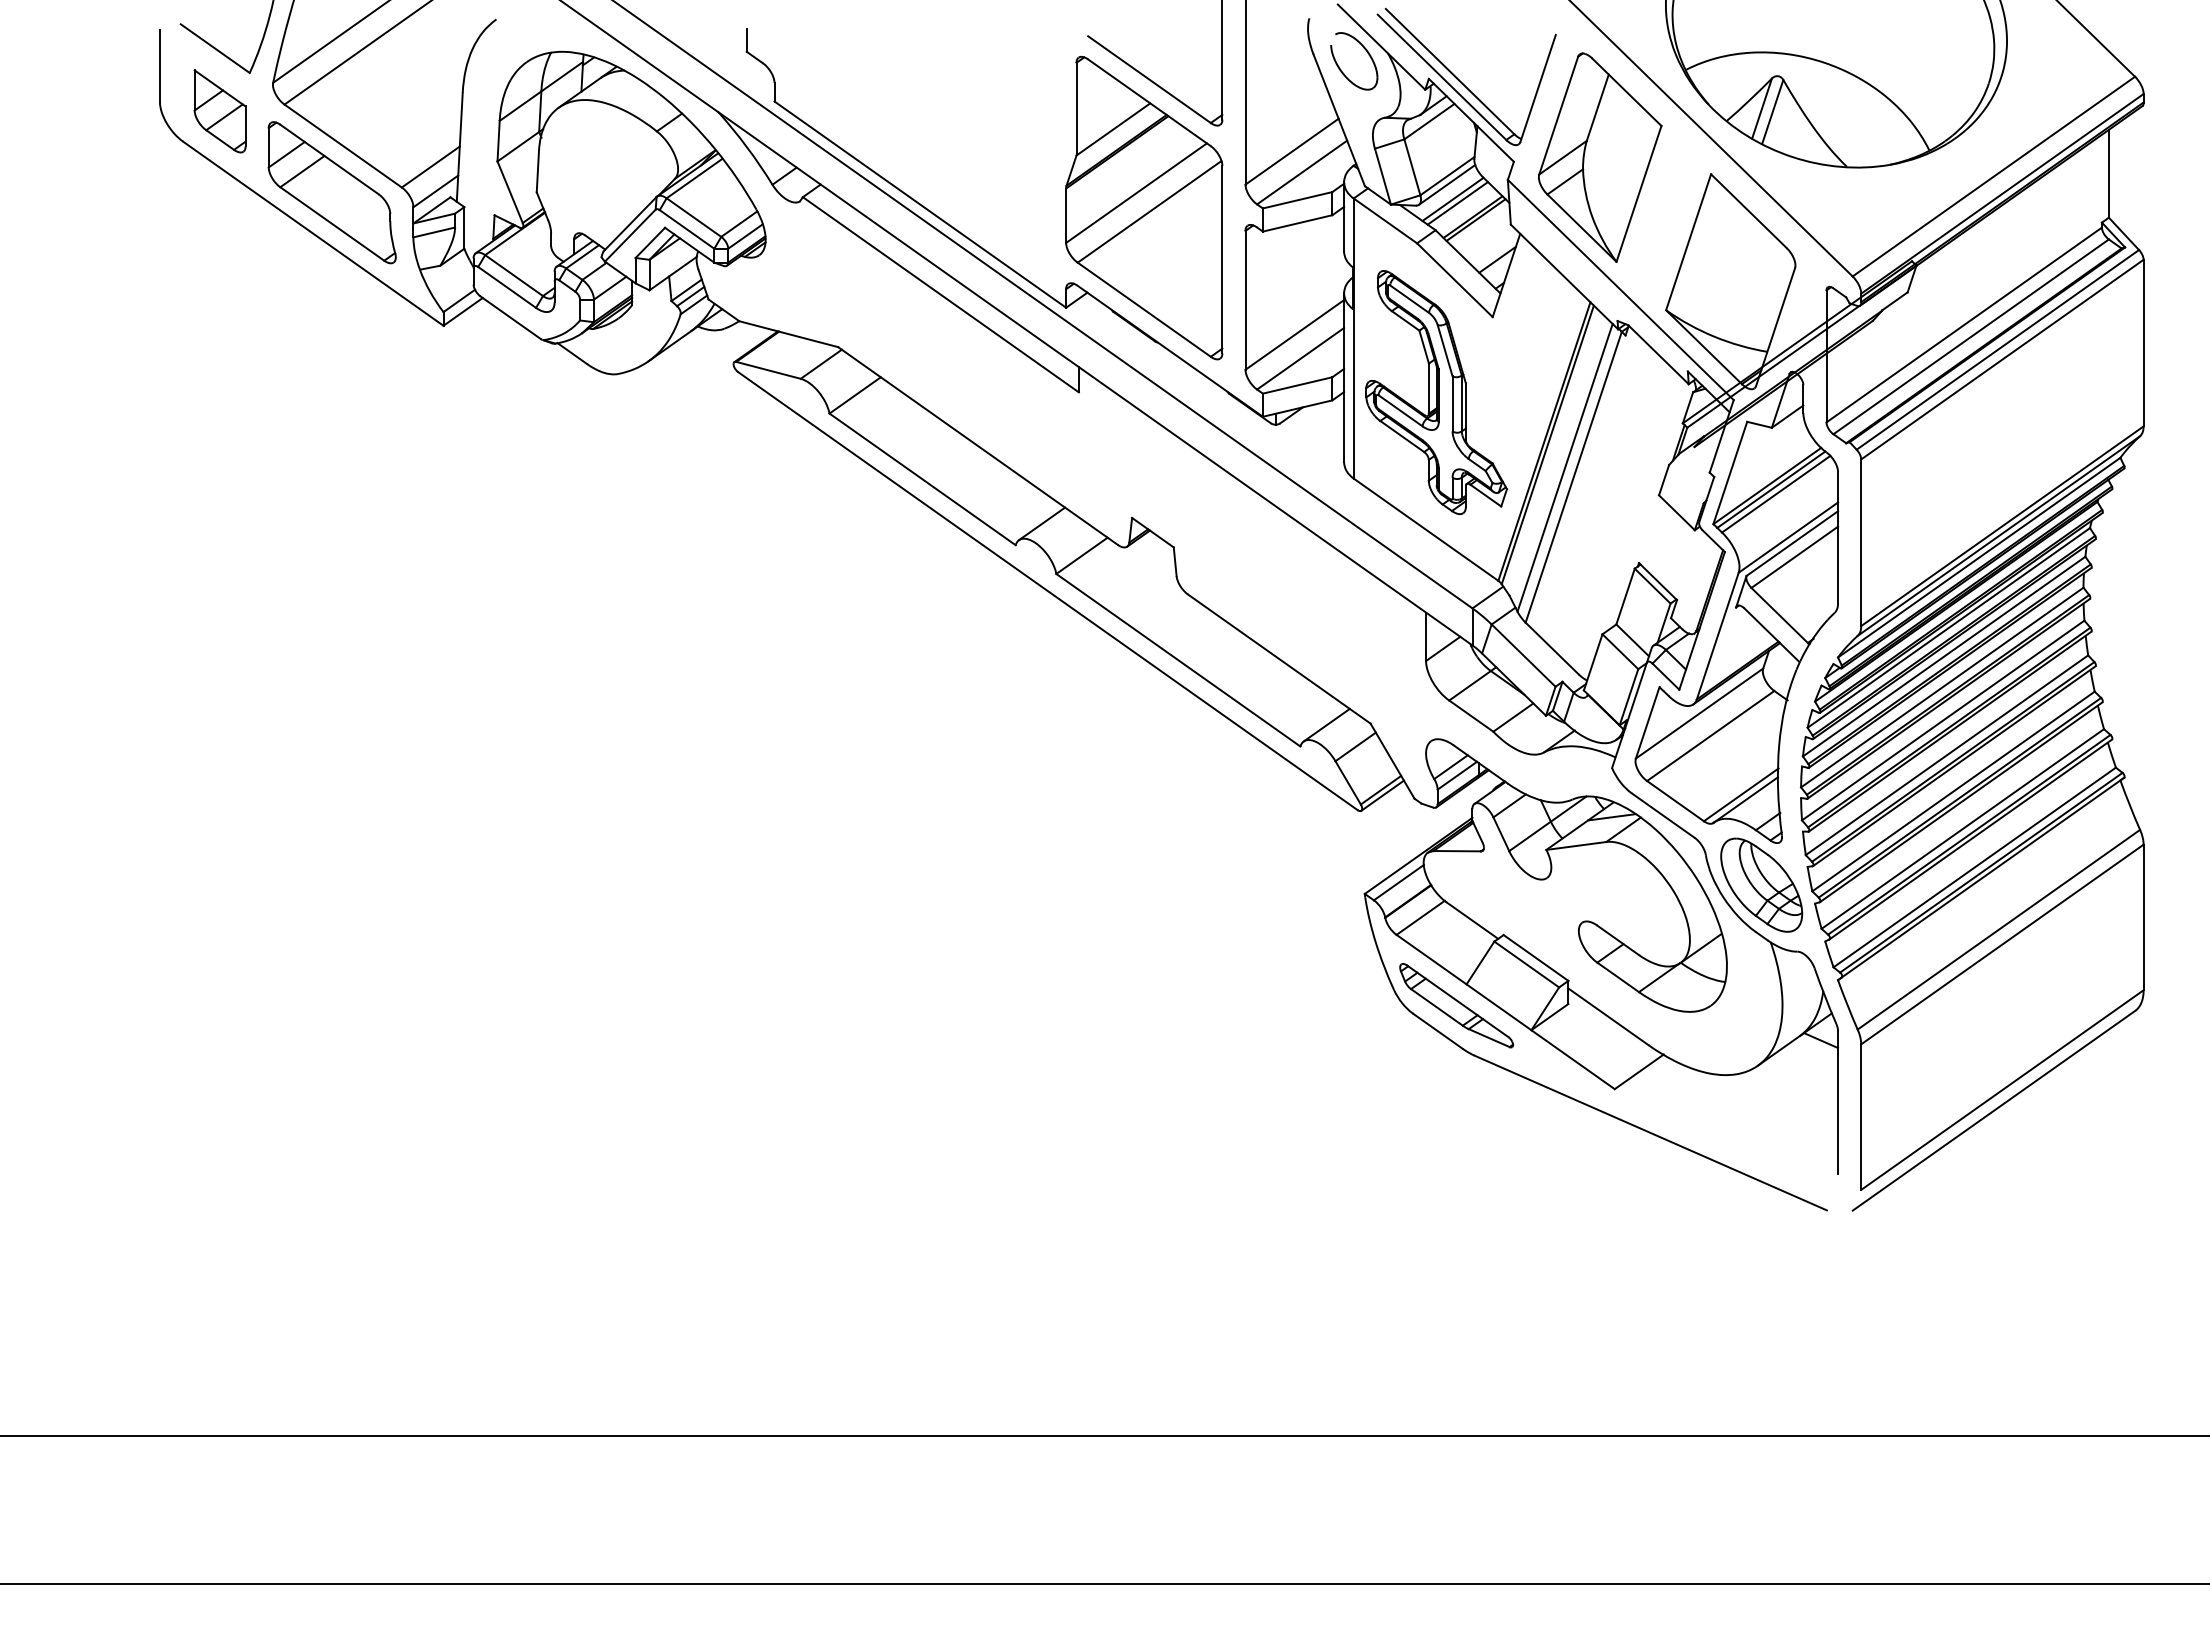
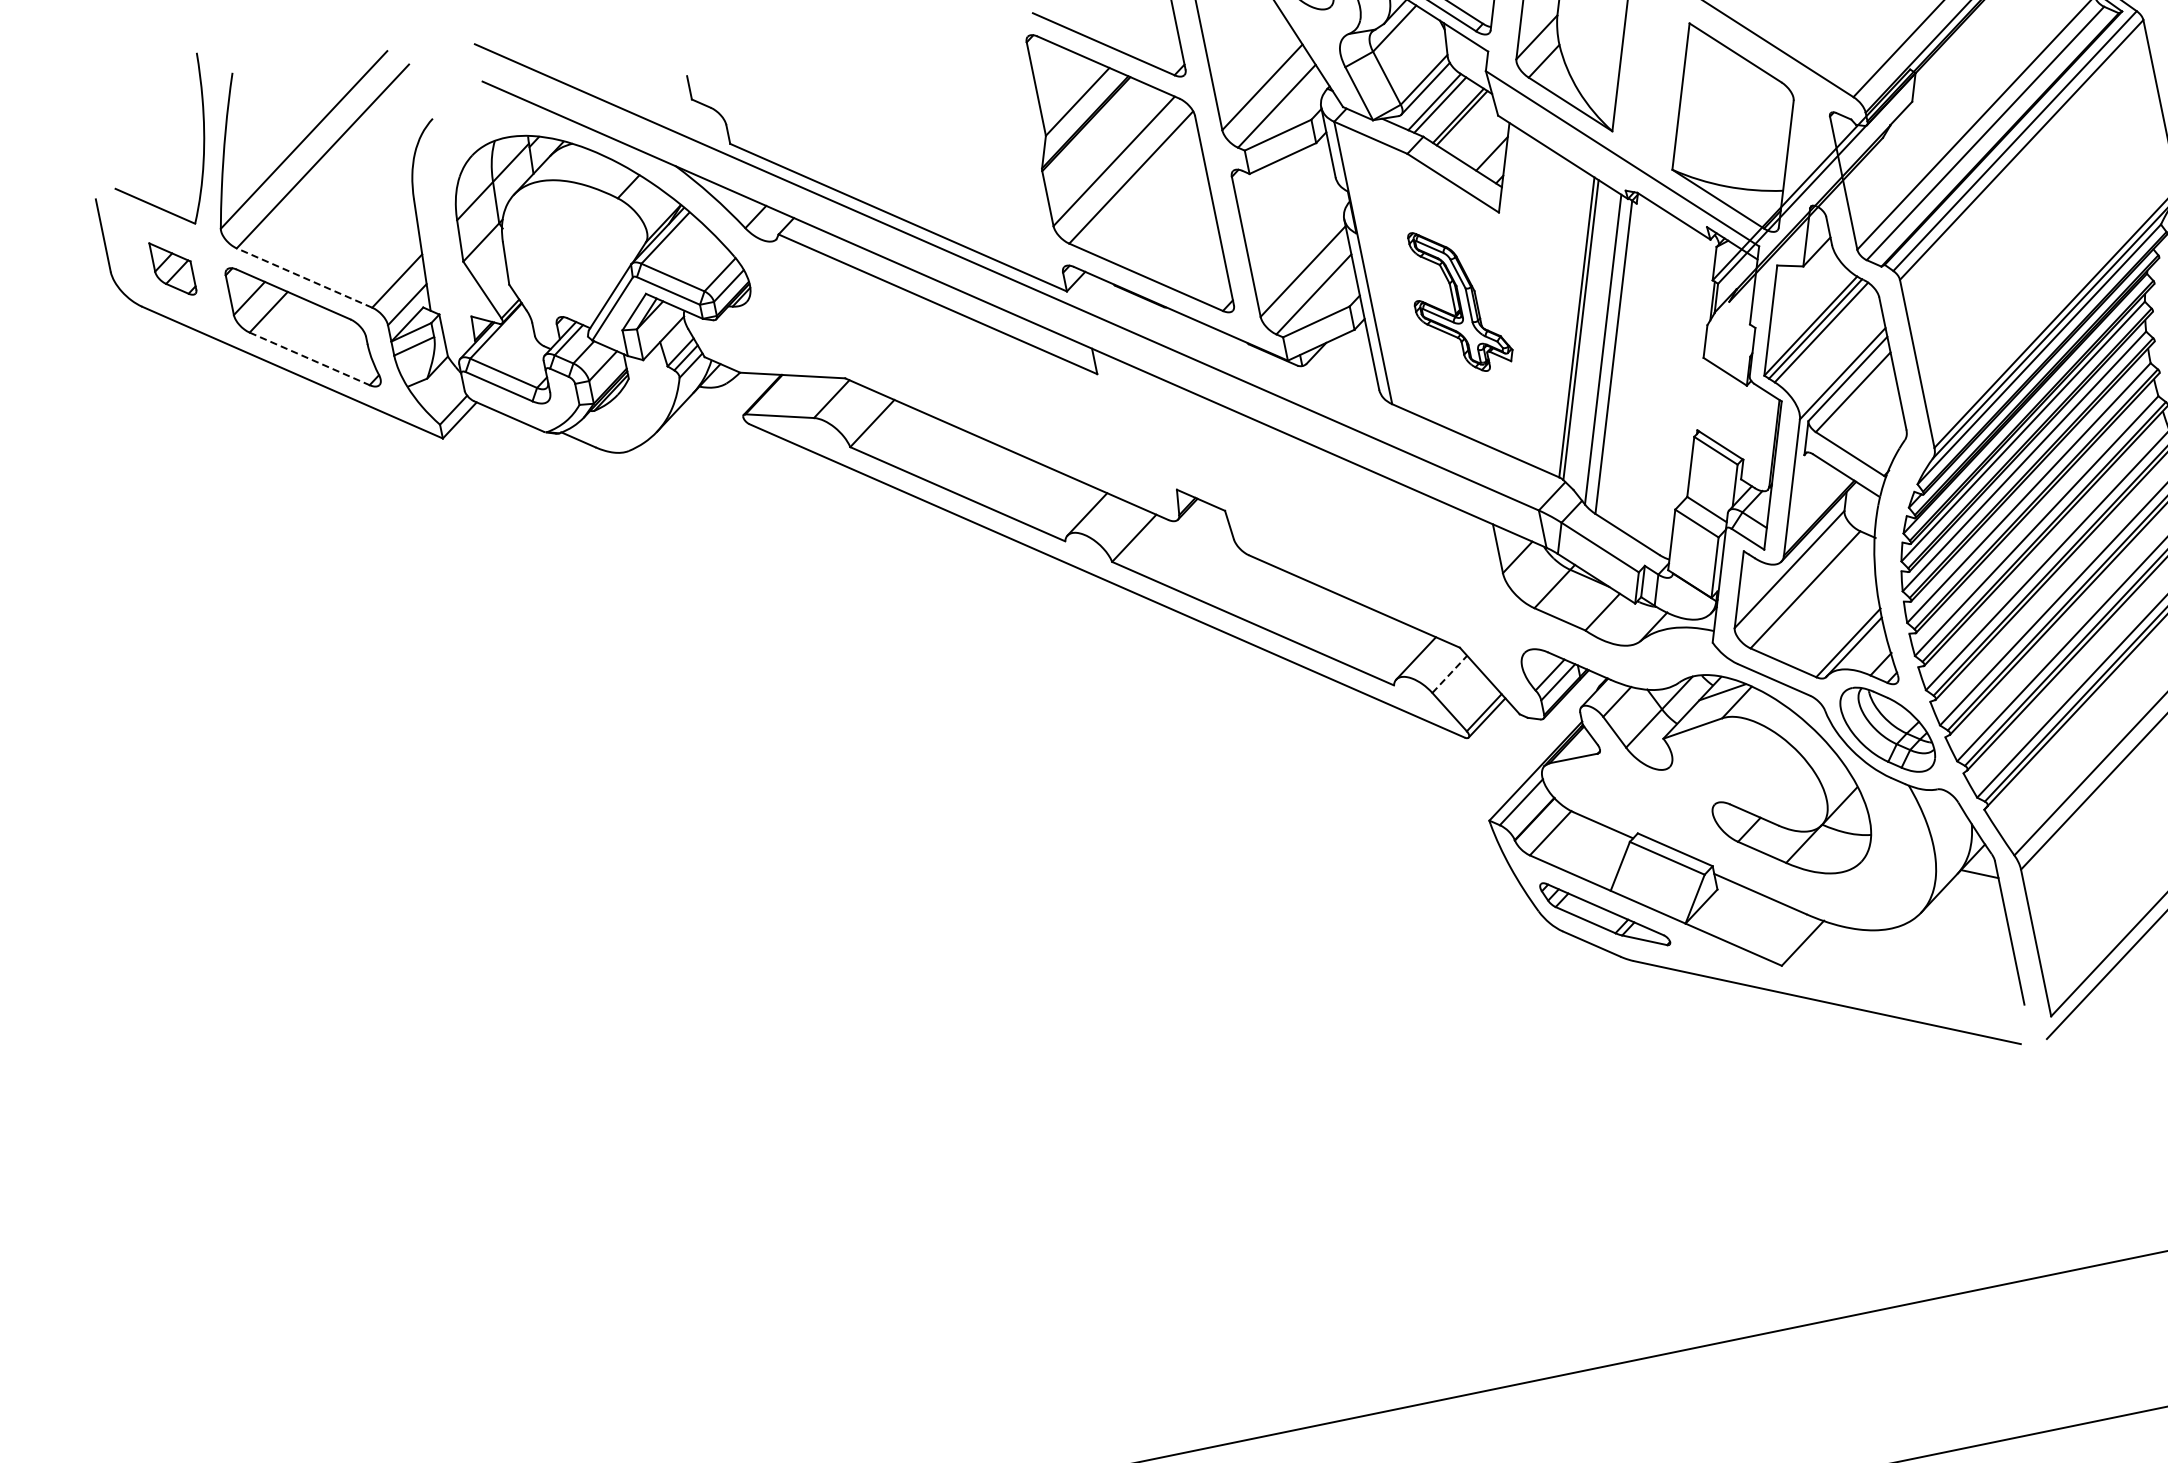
part: (219, 111) -> (172, 268), size x0.7
line: (343, 146) -> (304, 278), solid -> dashed
line: (332, 224) -> (309, 359), solid -> dashed
part: (1436, 392) -> (1457, 300), size x0.6
line: (1355, 746) -> (1449, 673), solid -> dashed

